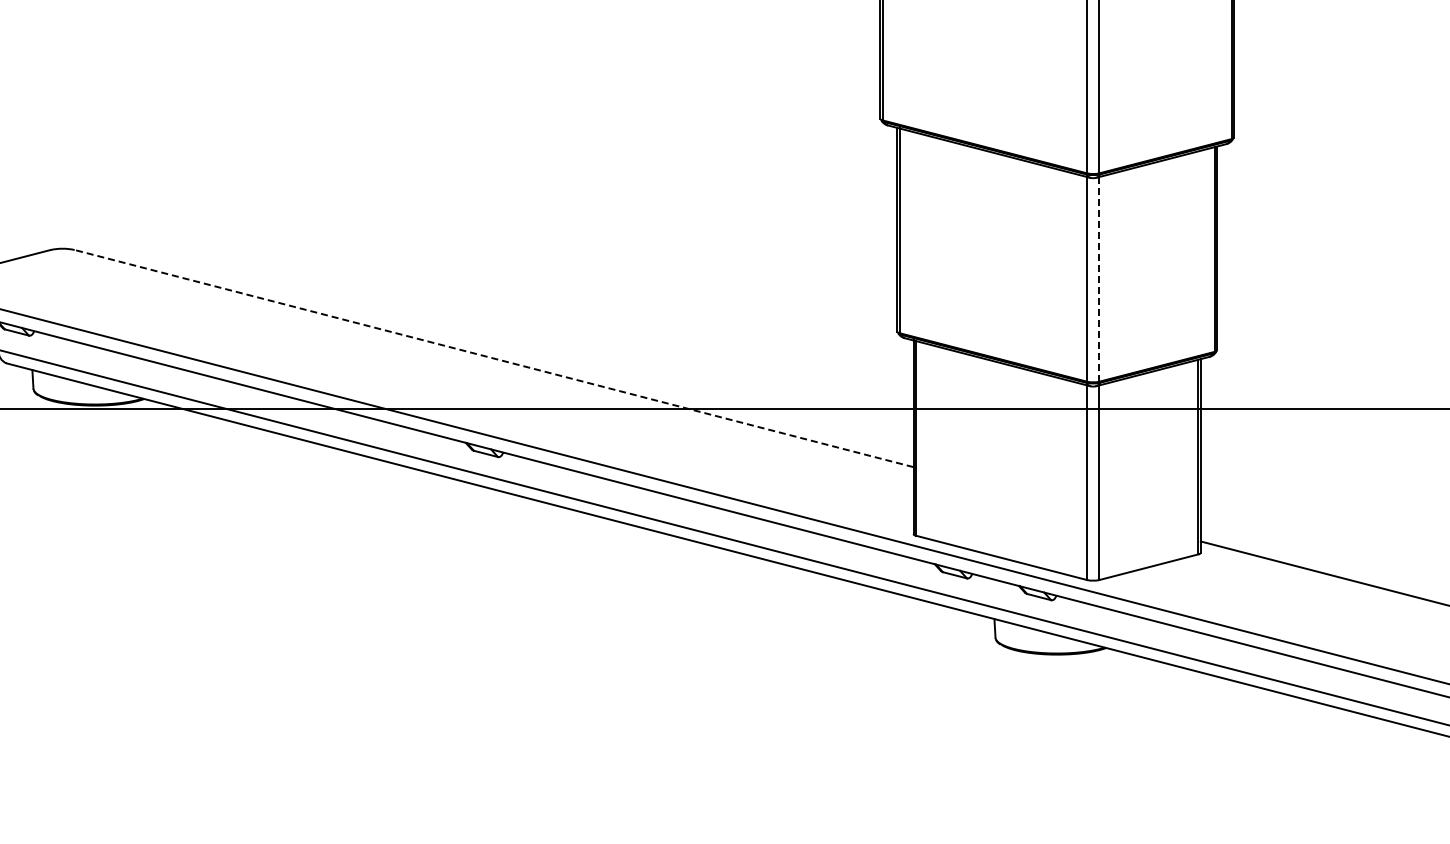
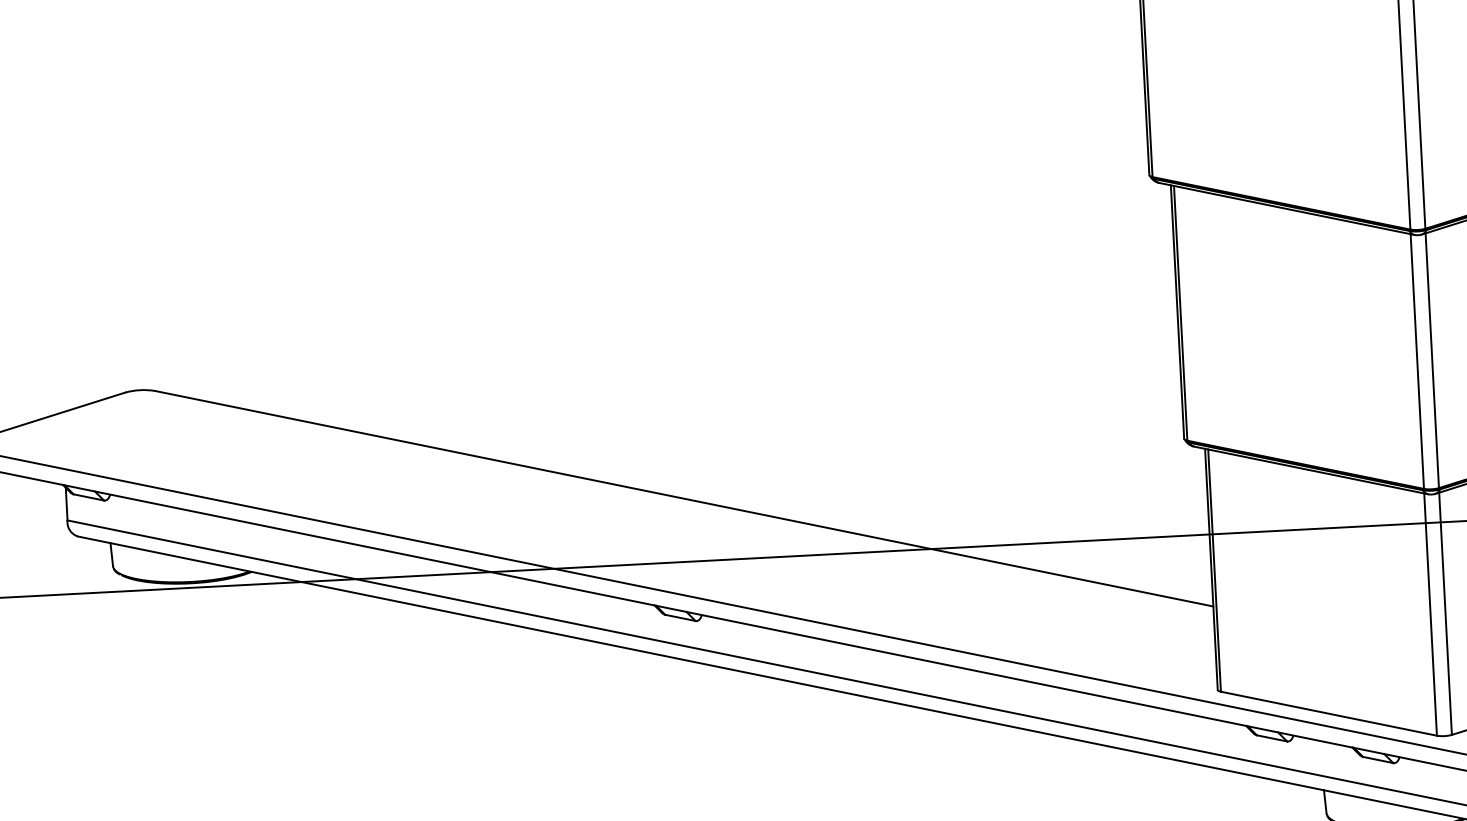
line: (1099, 279) -> (1432, 360), dashed -> solid
line: (493, 358) -> (683, 498), dashed -> solid

